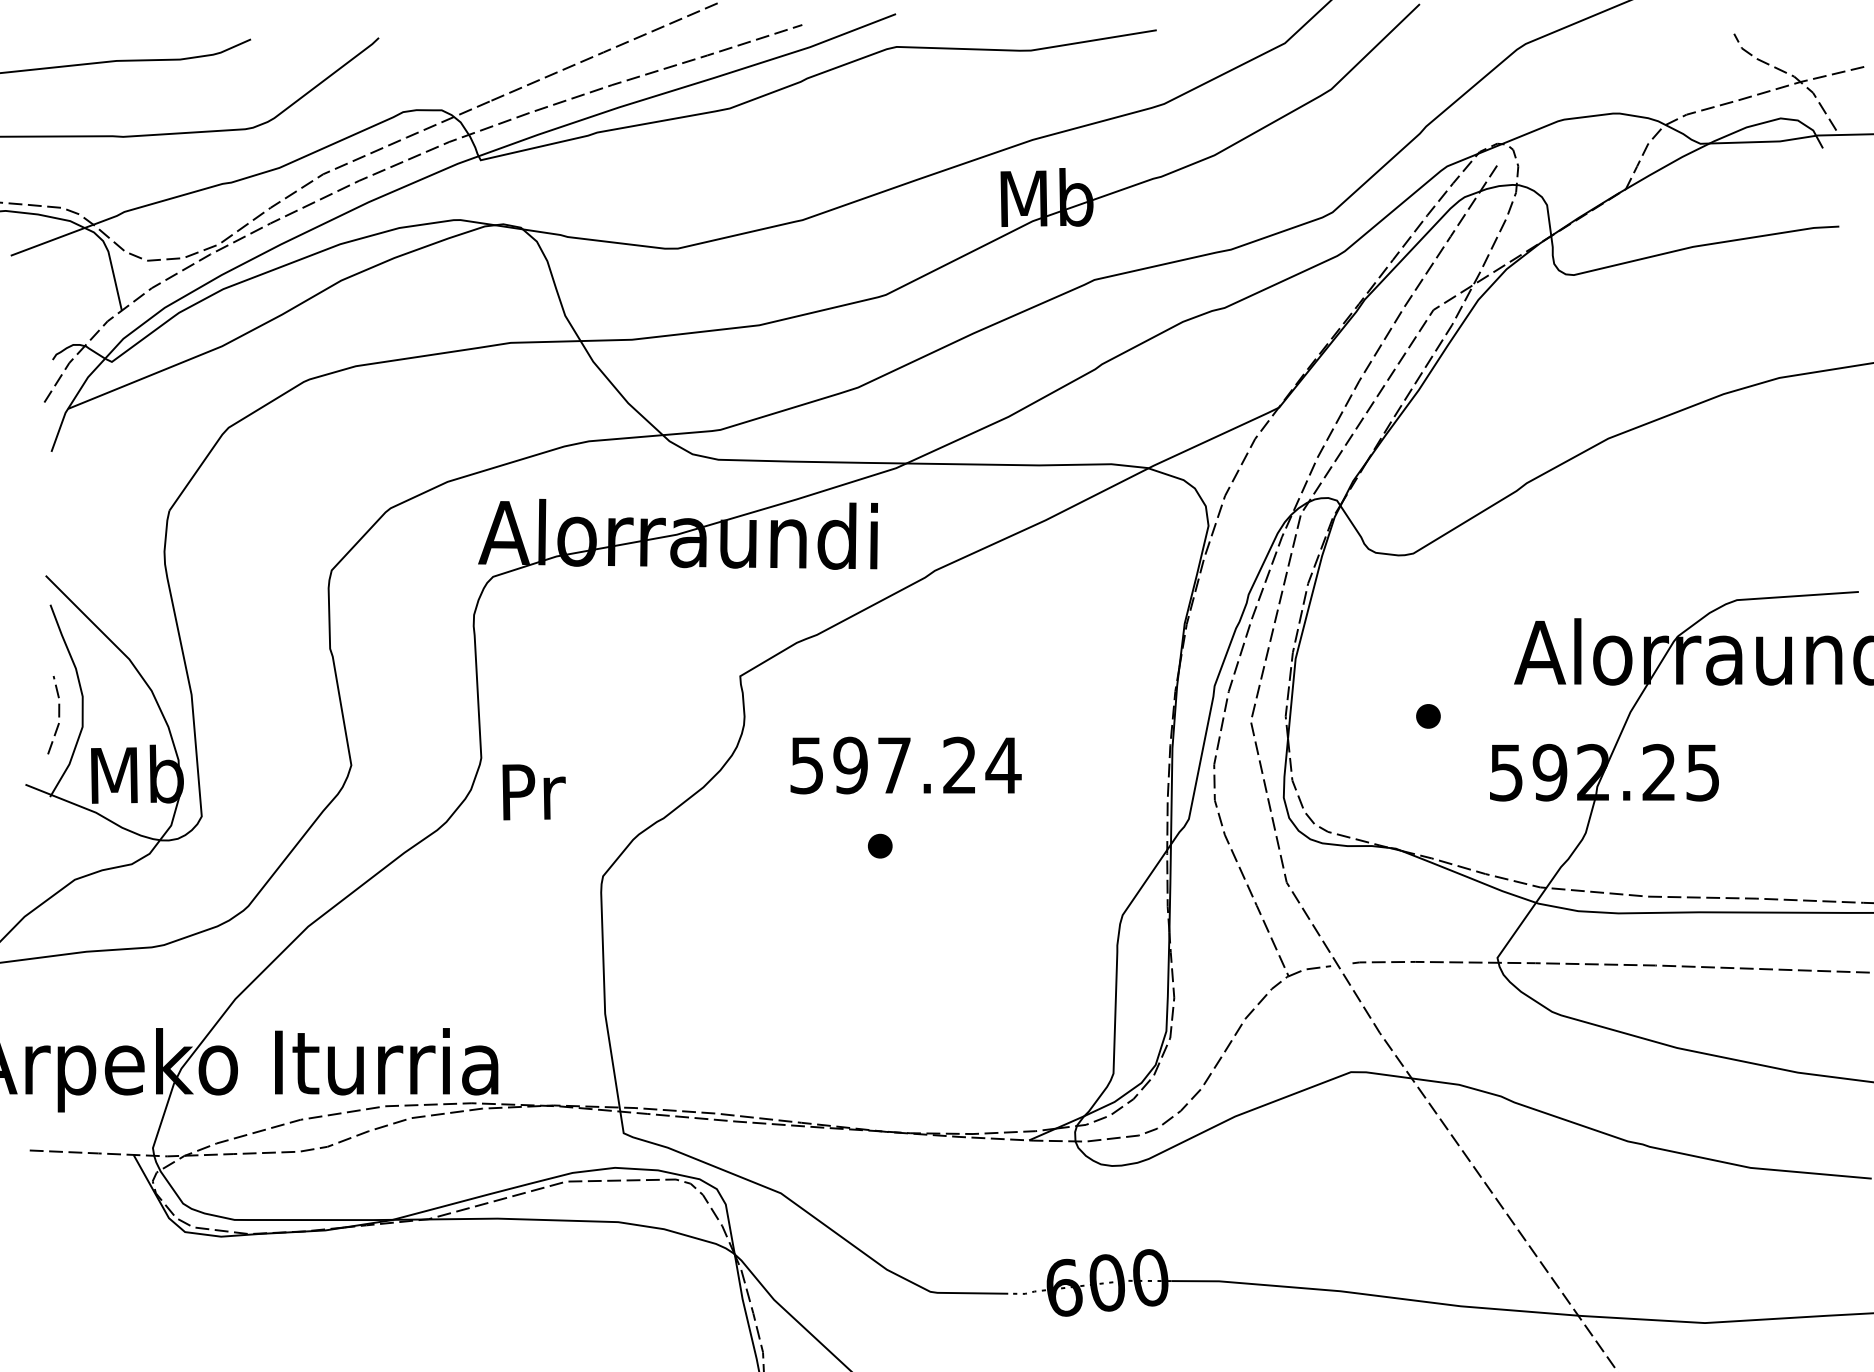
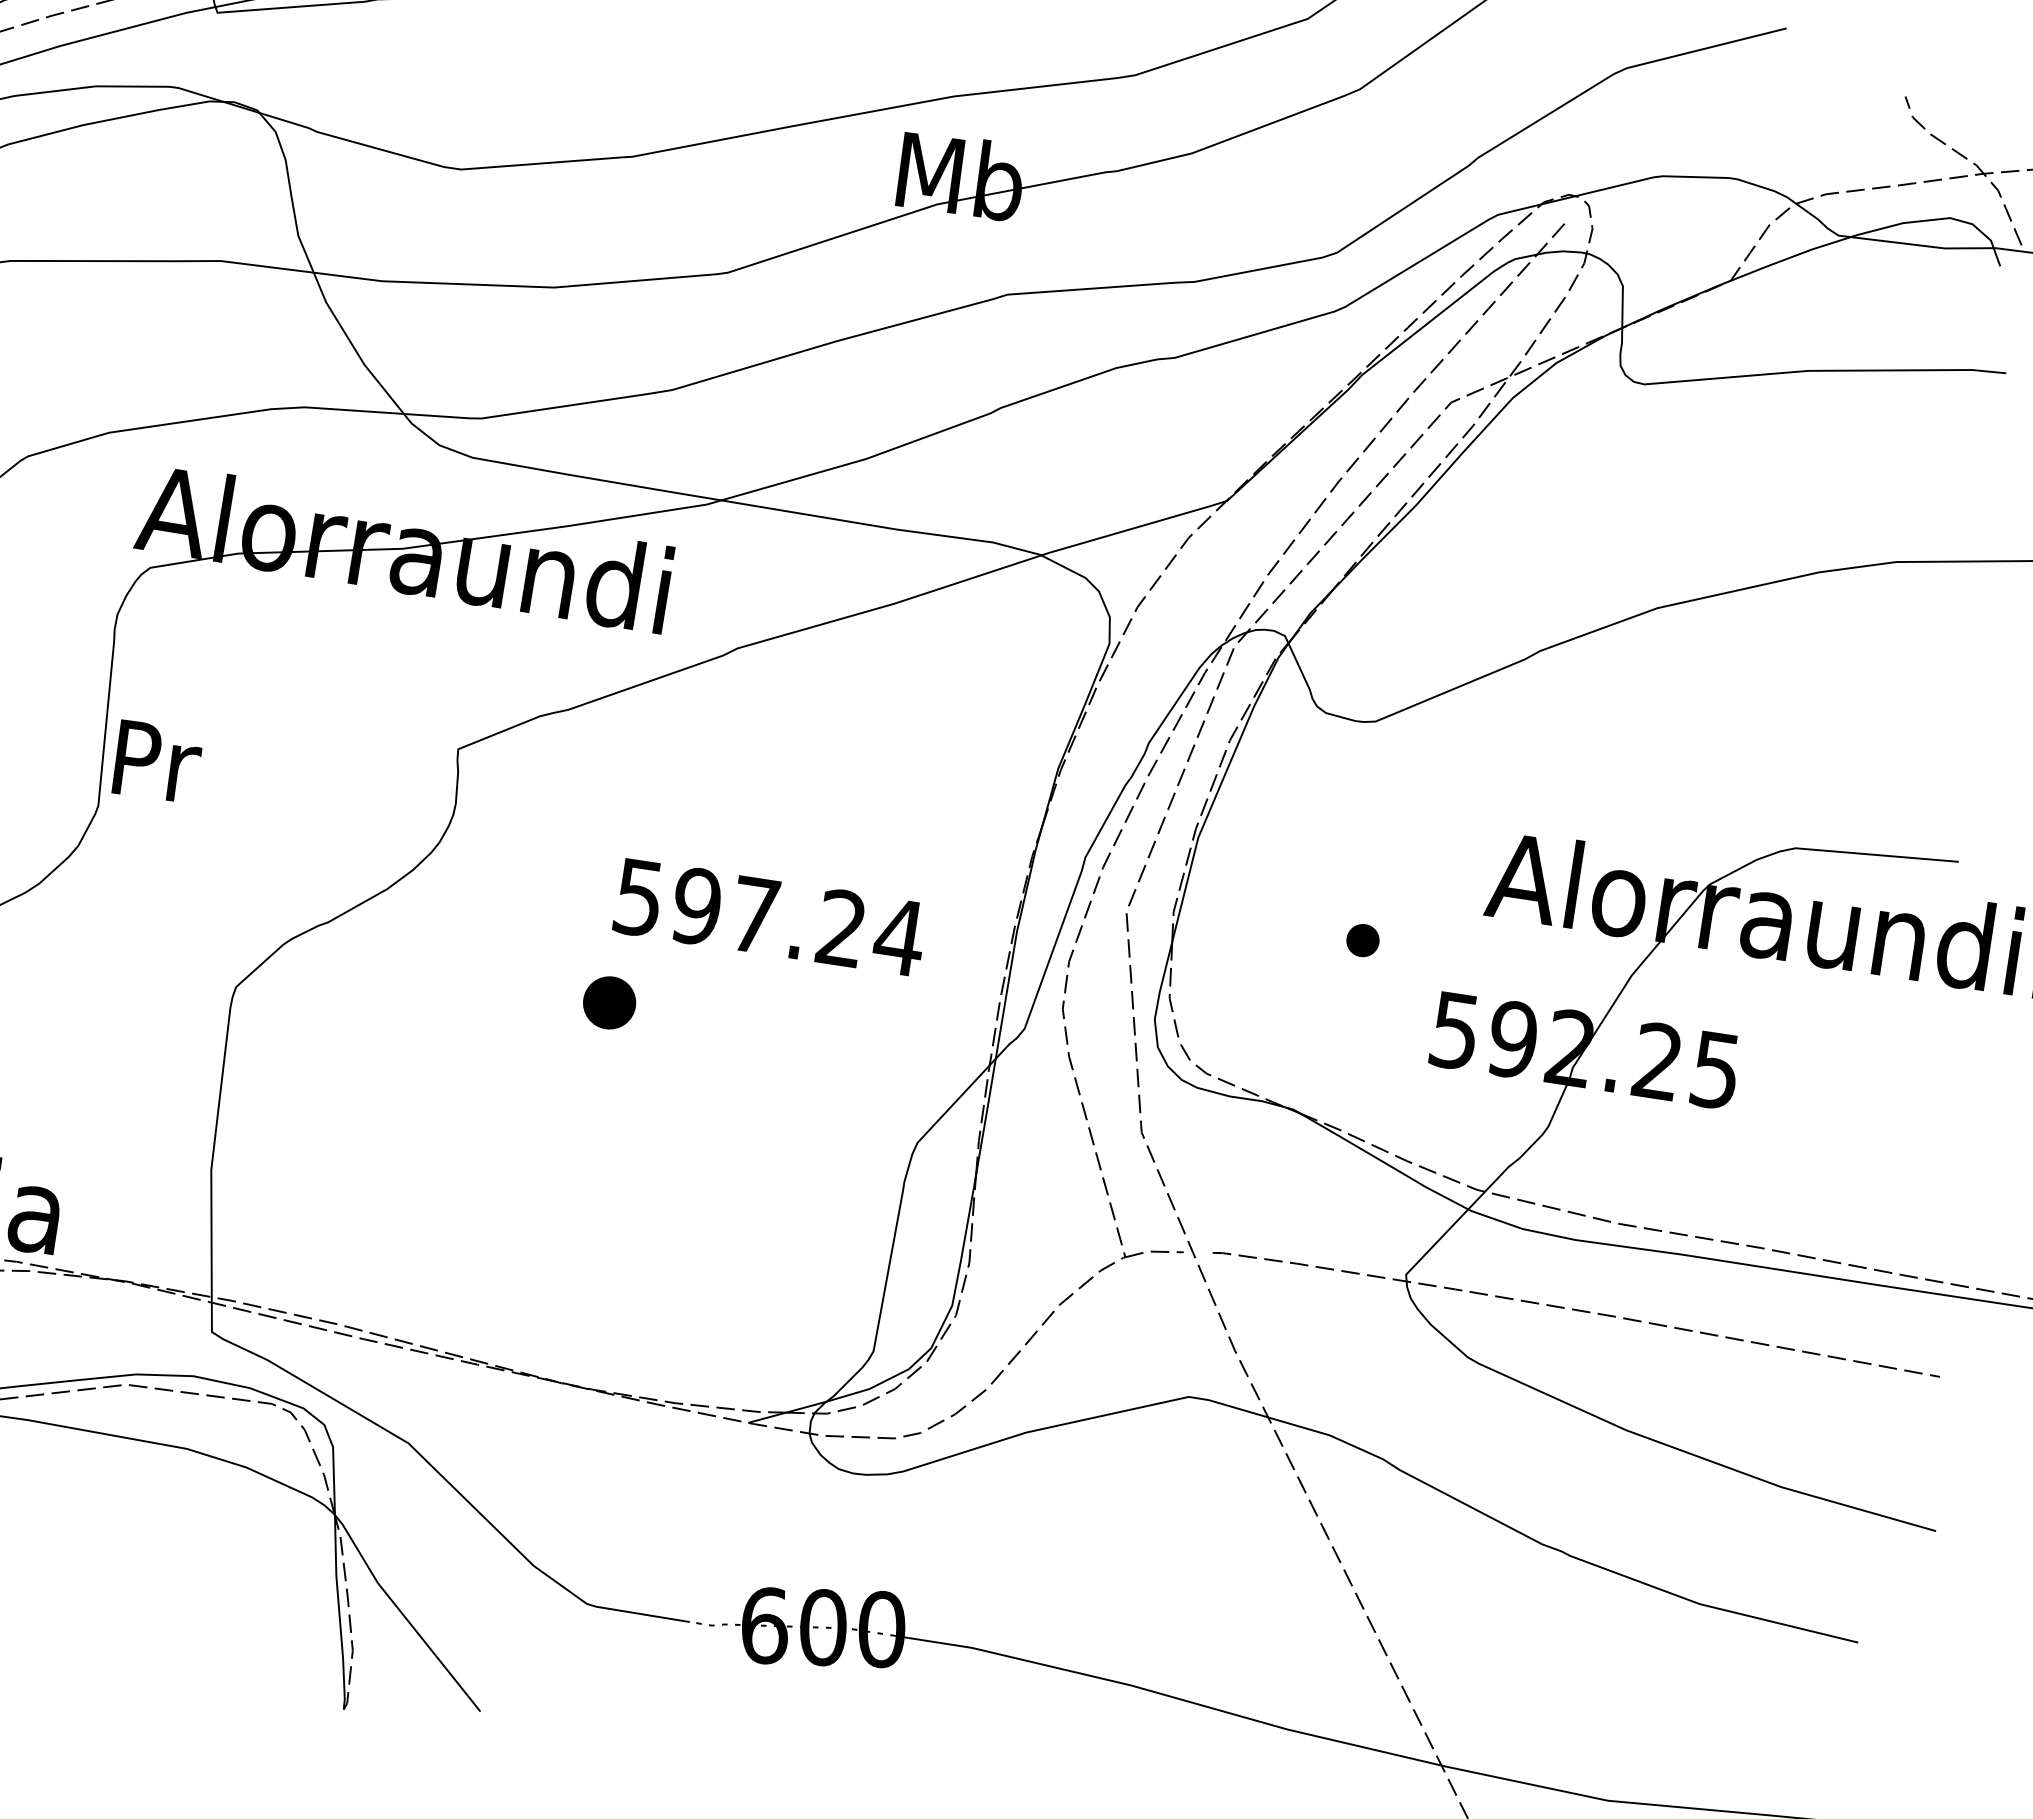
text: (905, 765) -> (769, 917), moved
text: (533, 792) -> (156, 762), moved
part: (880, 845) -> (610, 1001), size x1.6

